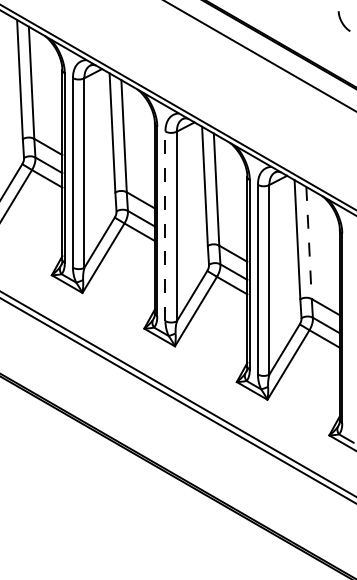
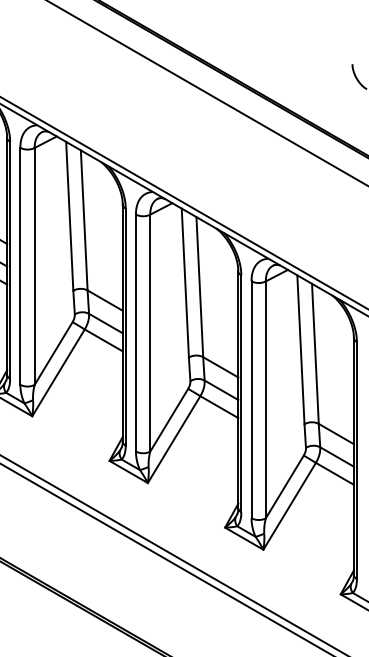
line: (165, 226) -> (135, 333), dashed -> solid
line: (309, 243) -> (315, 354), dashed -> solid

